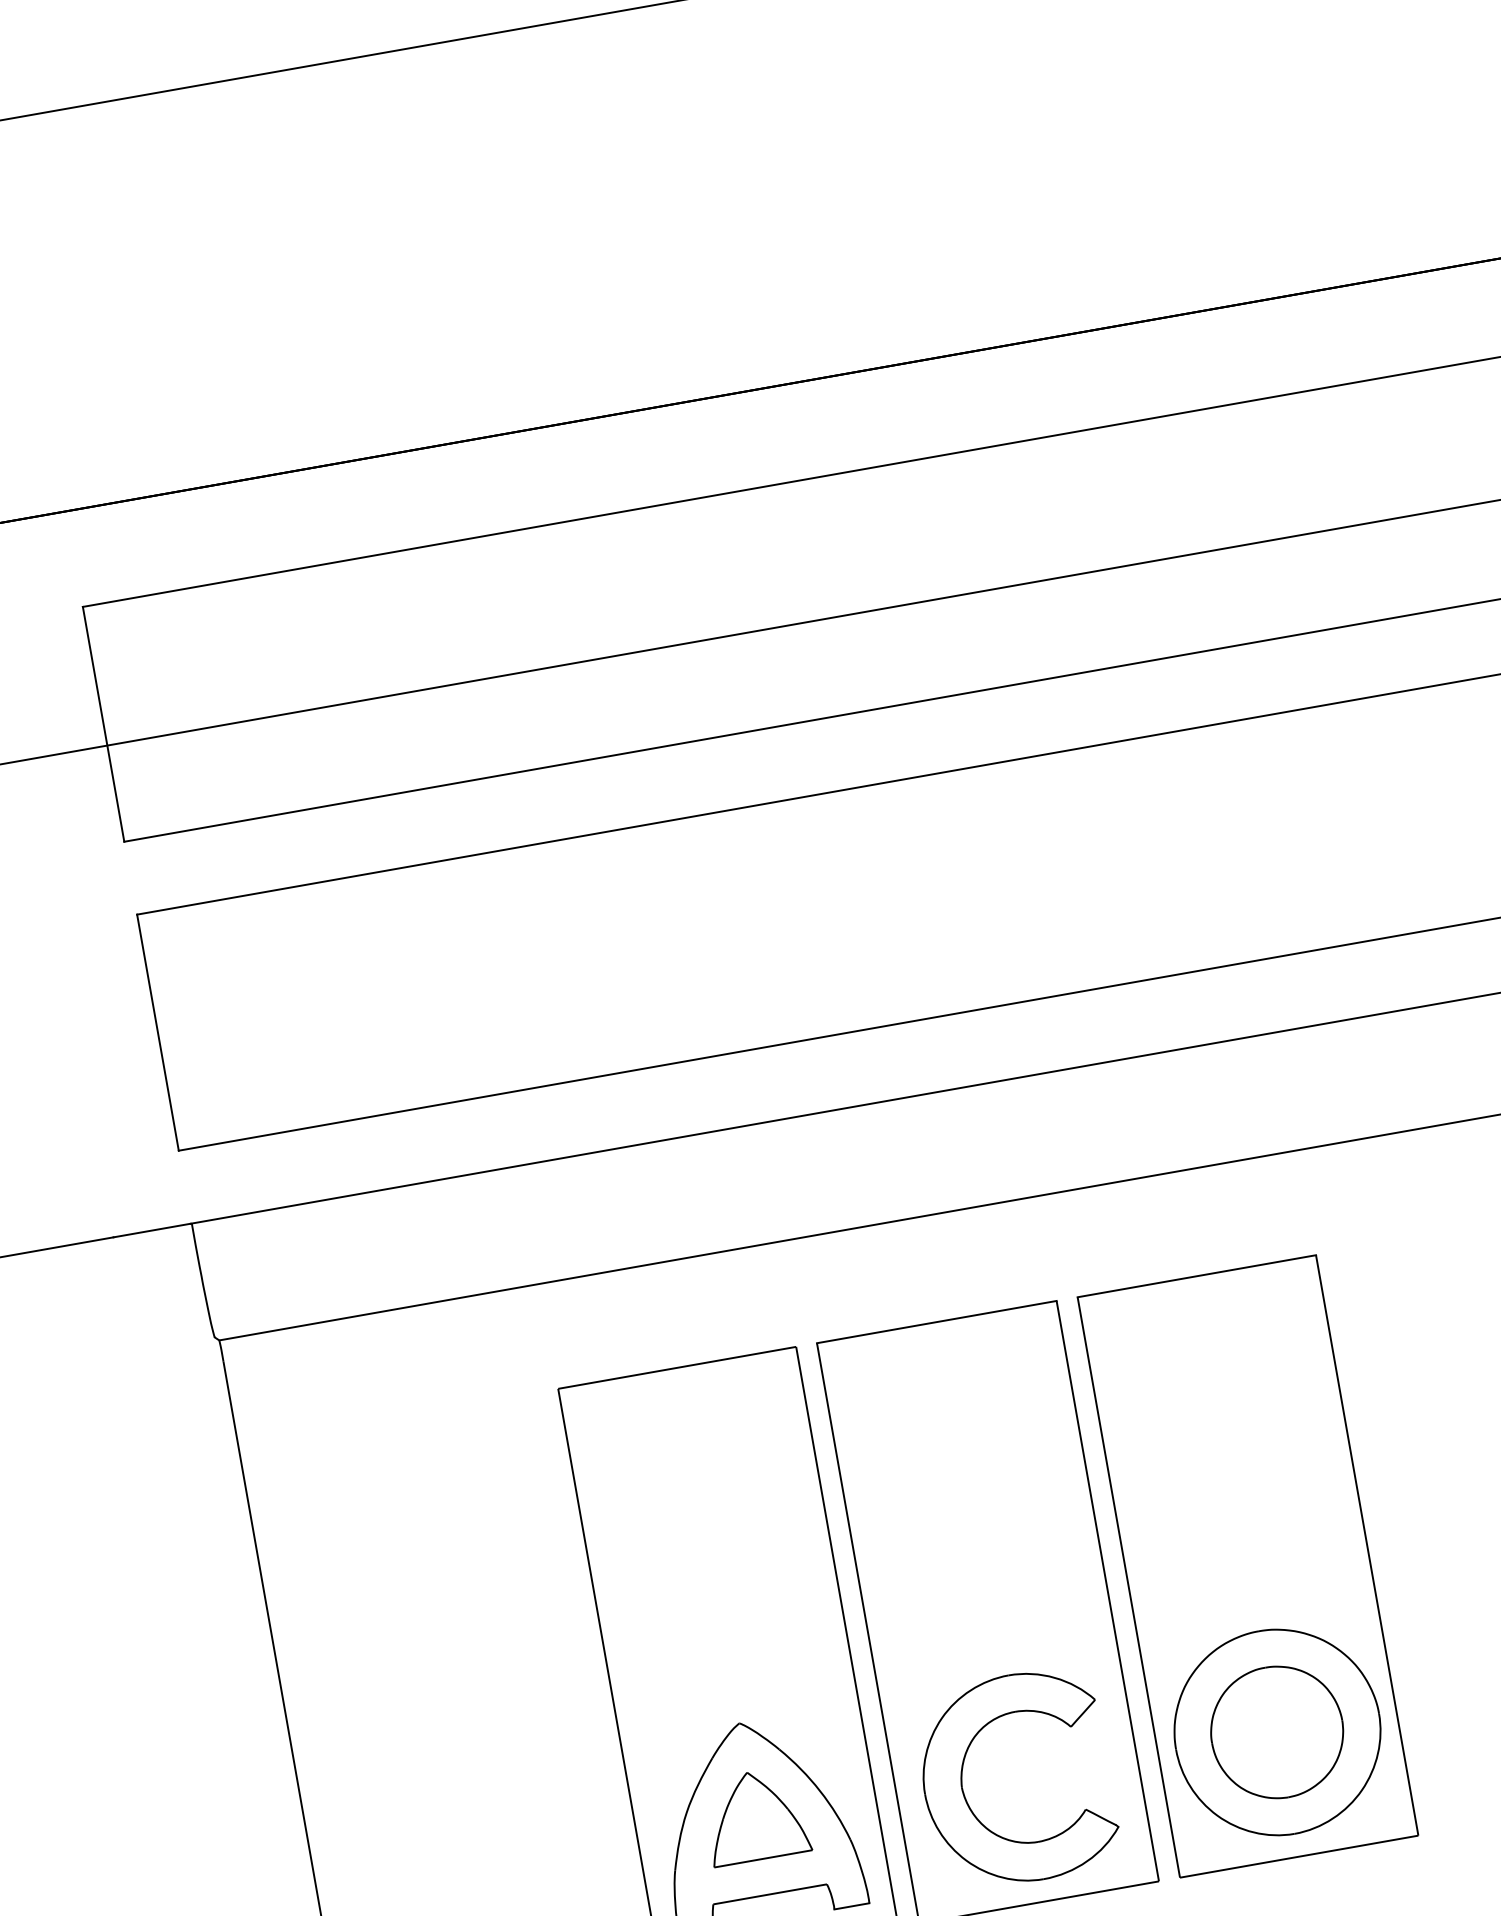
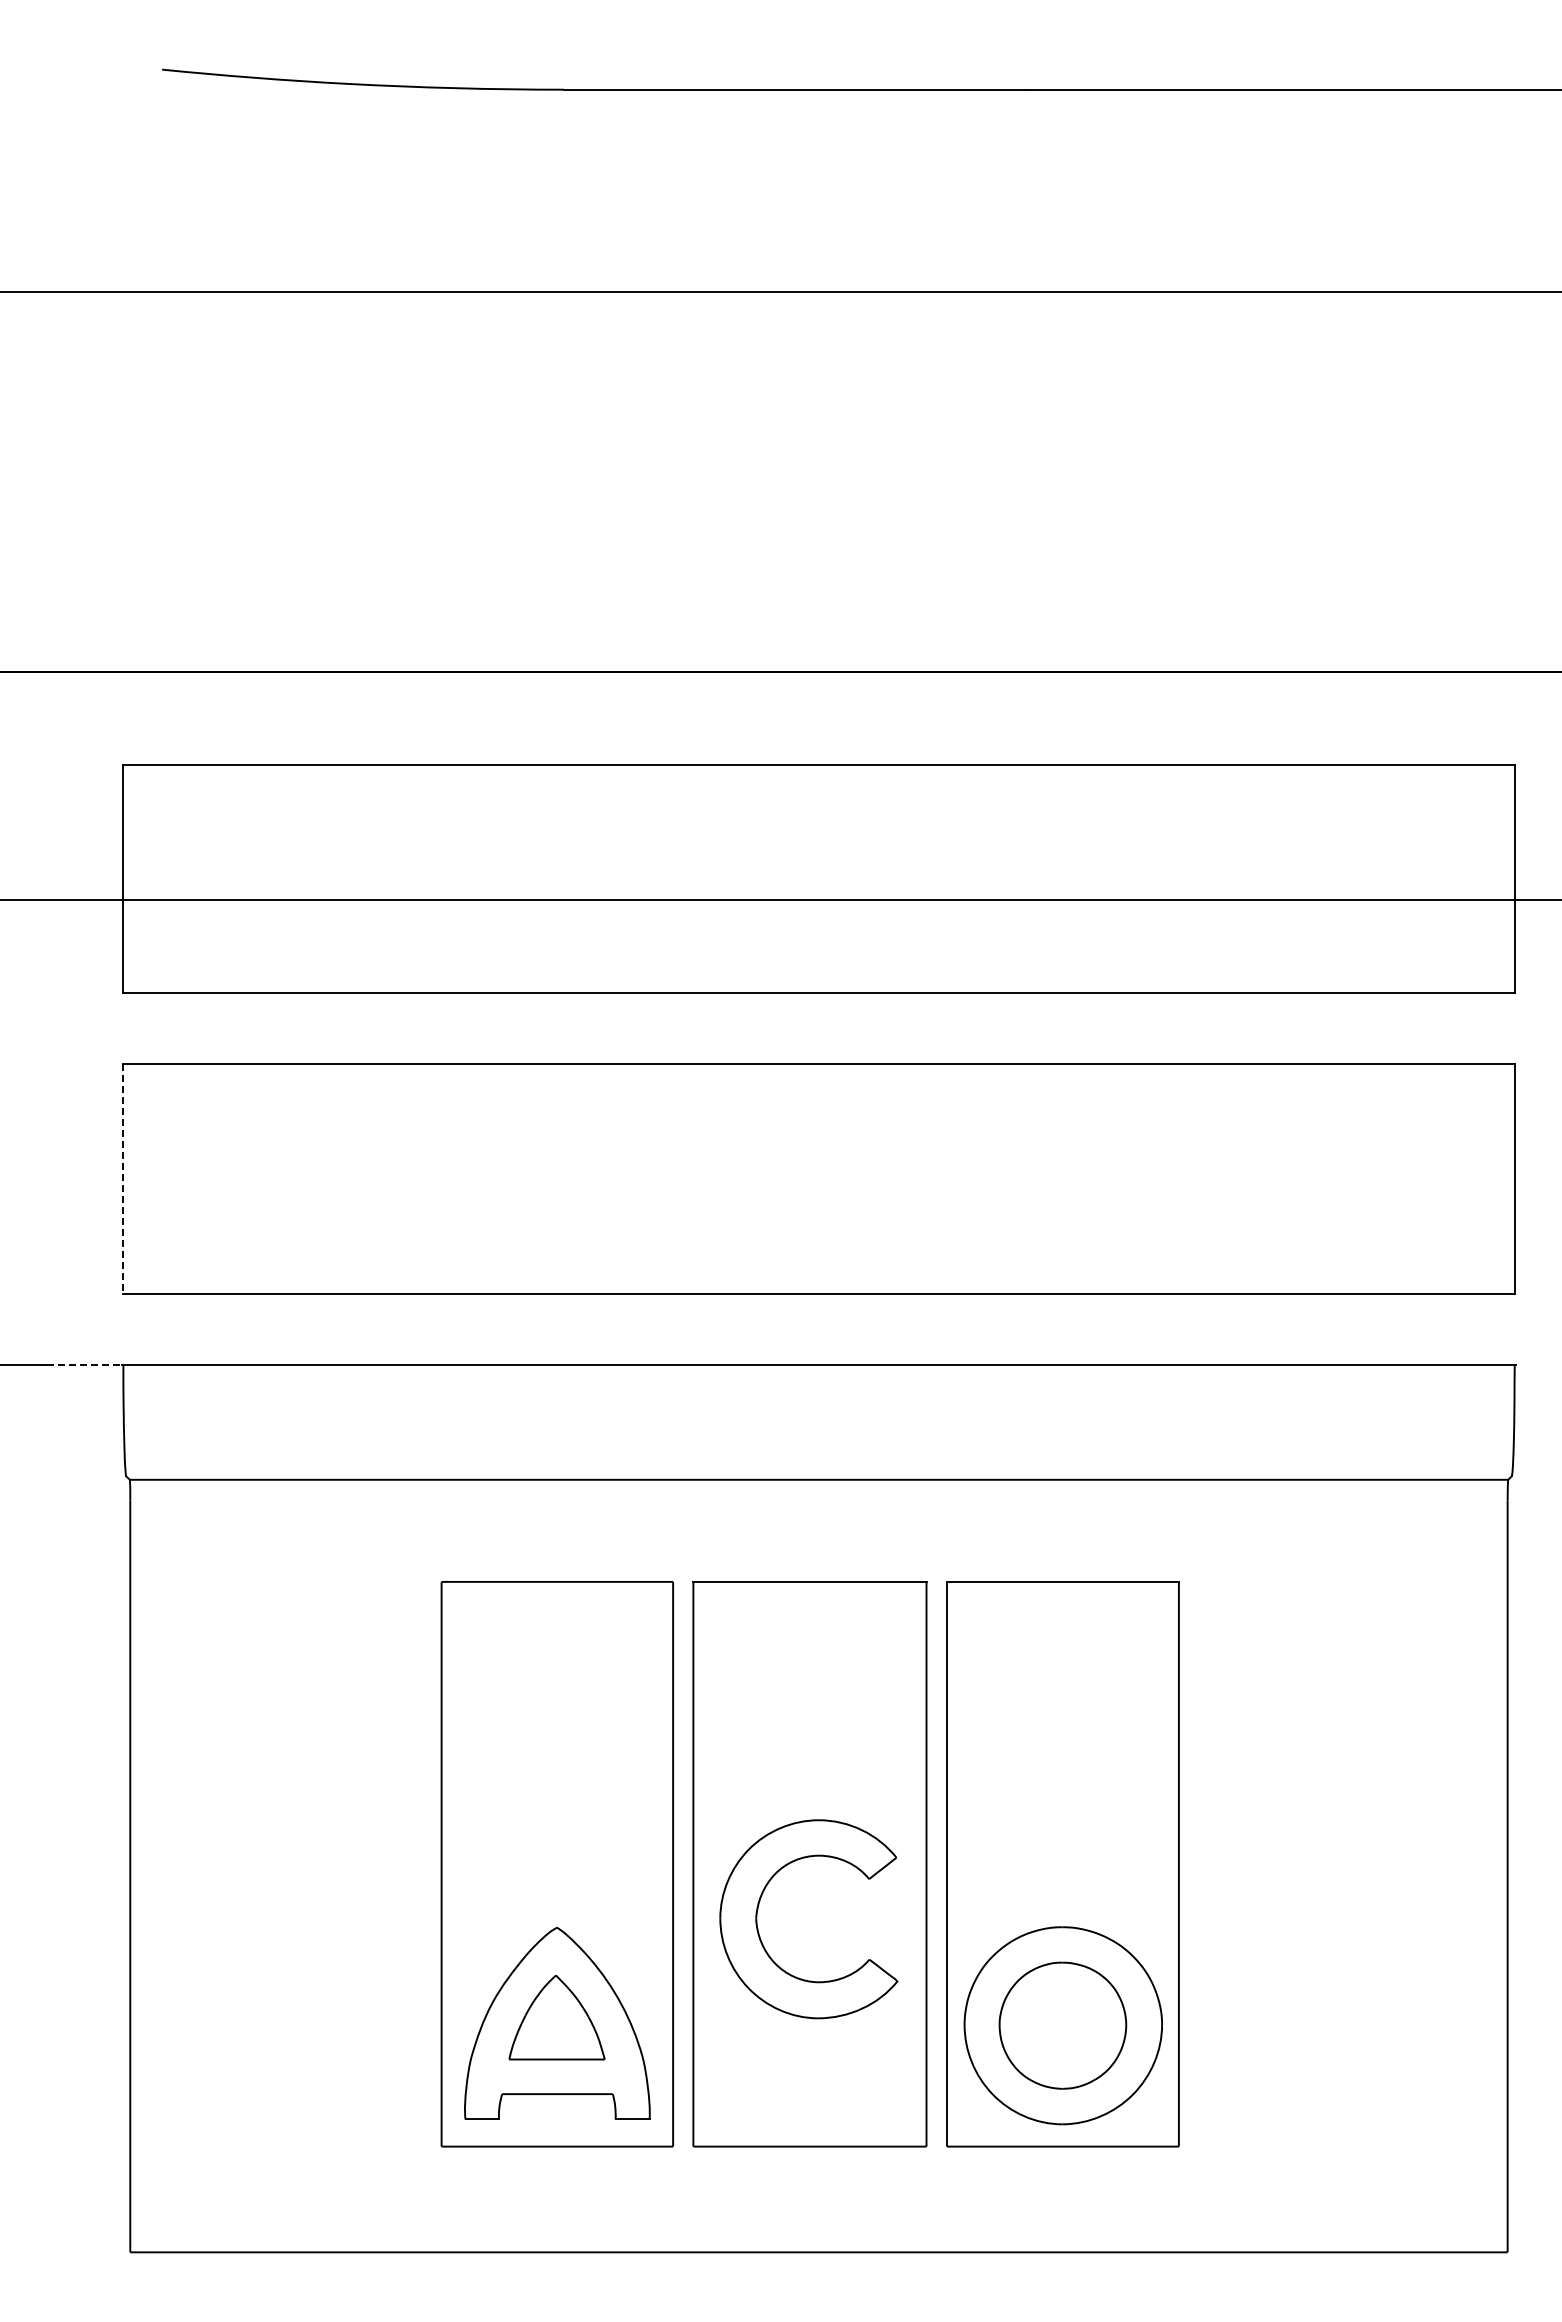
line: (158, 1032) -> (123, 1179), solid -> dashed
line: (151, 1230) -> (84, 1364), solid -> dashed
part: (967, 1801) -> (759, 1932), moved

